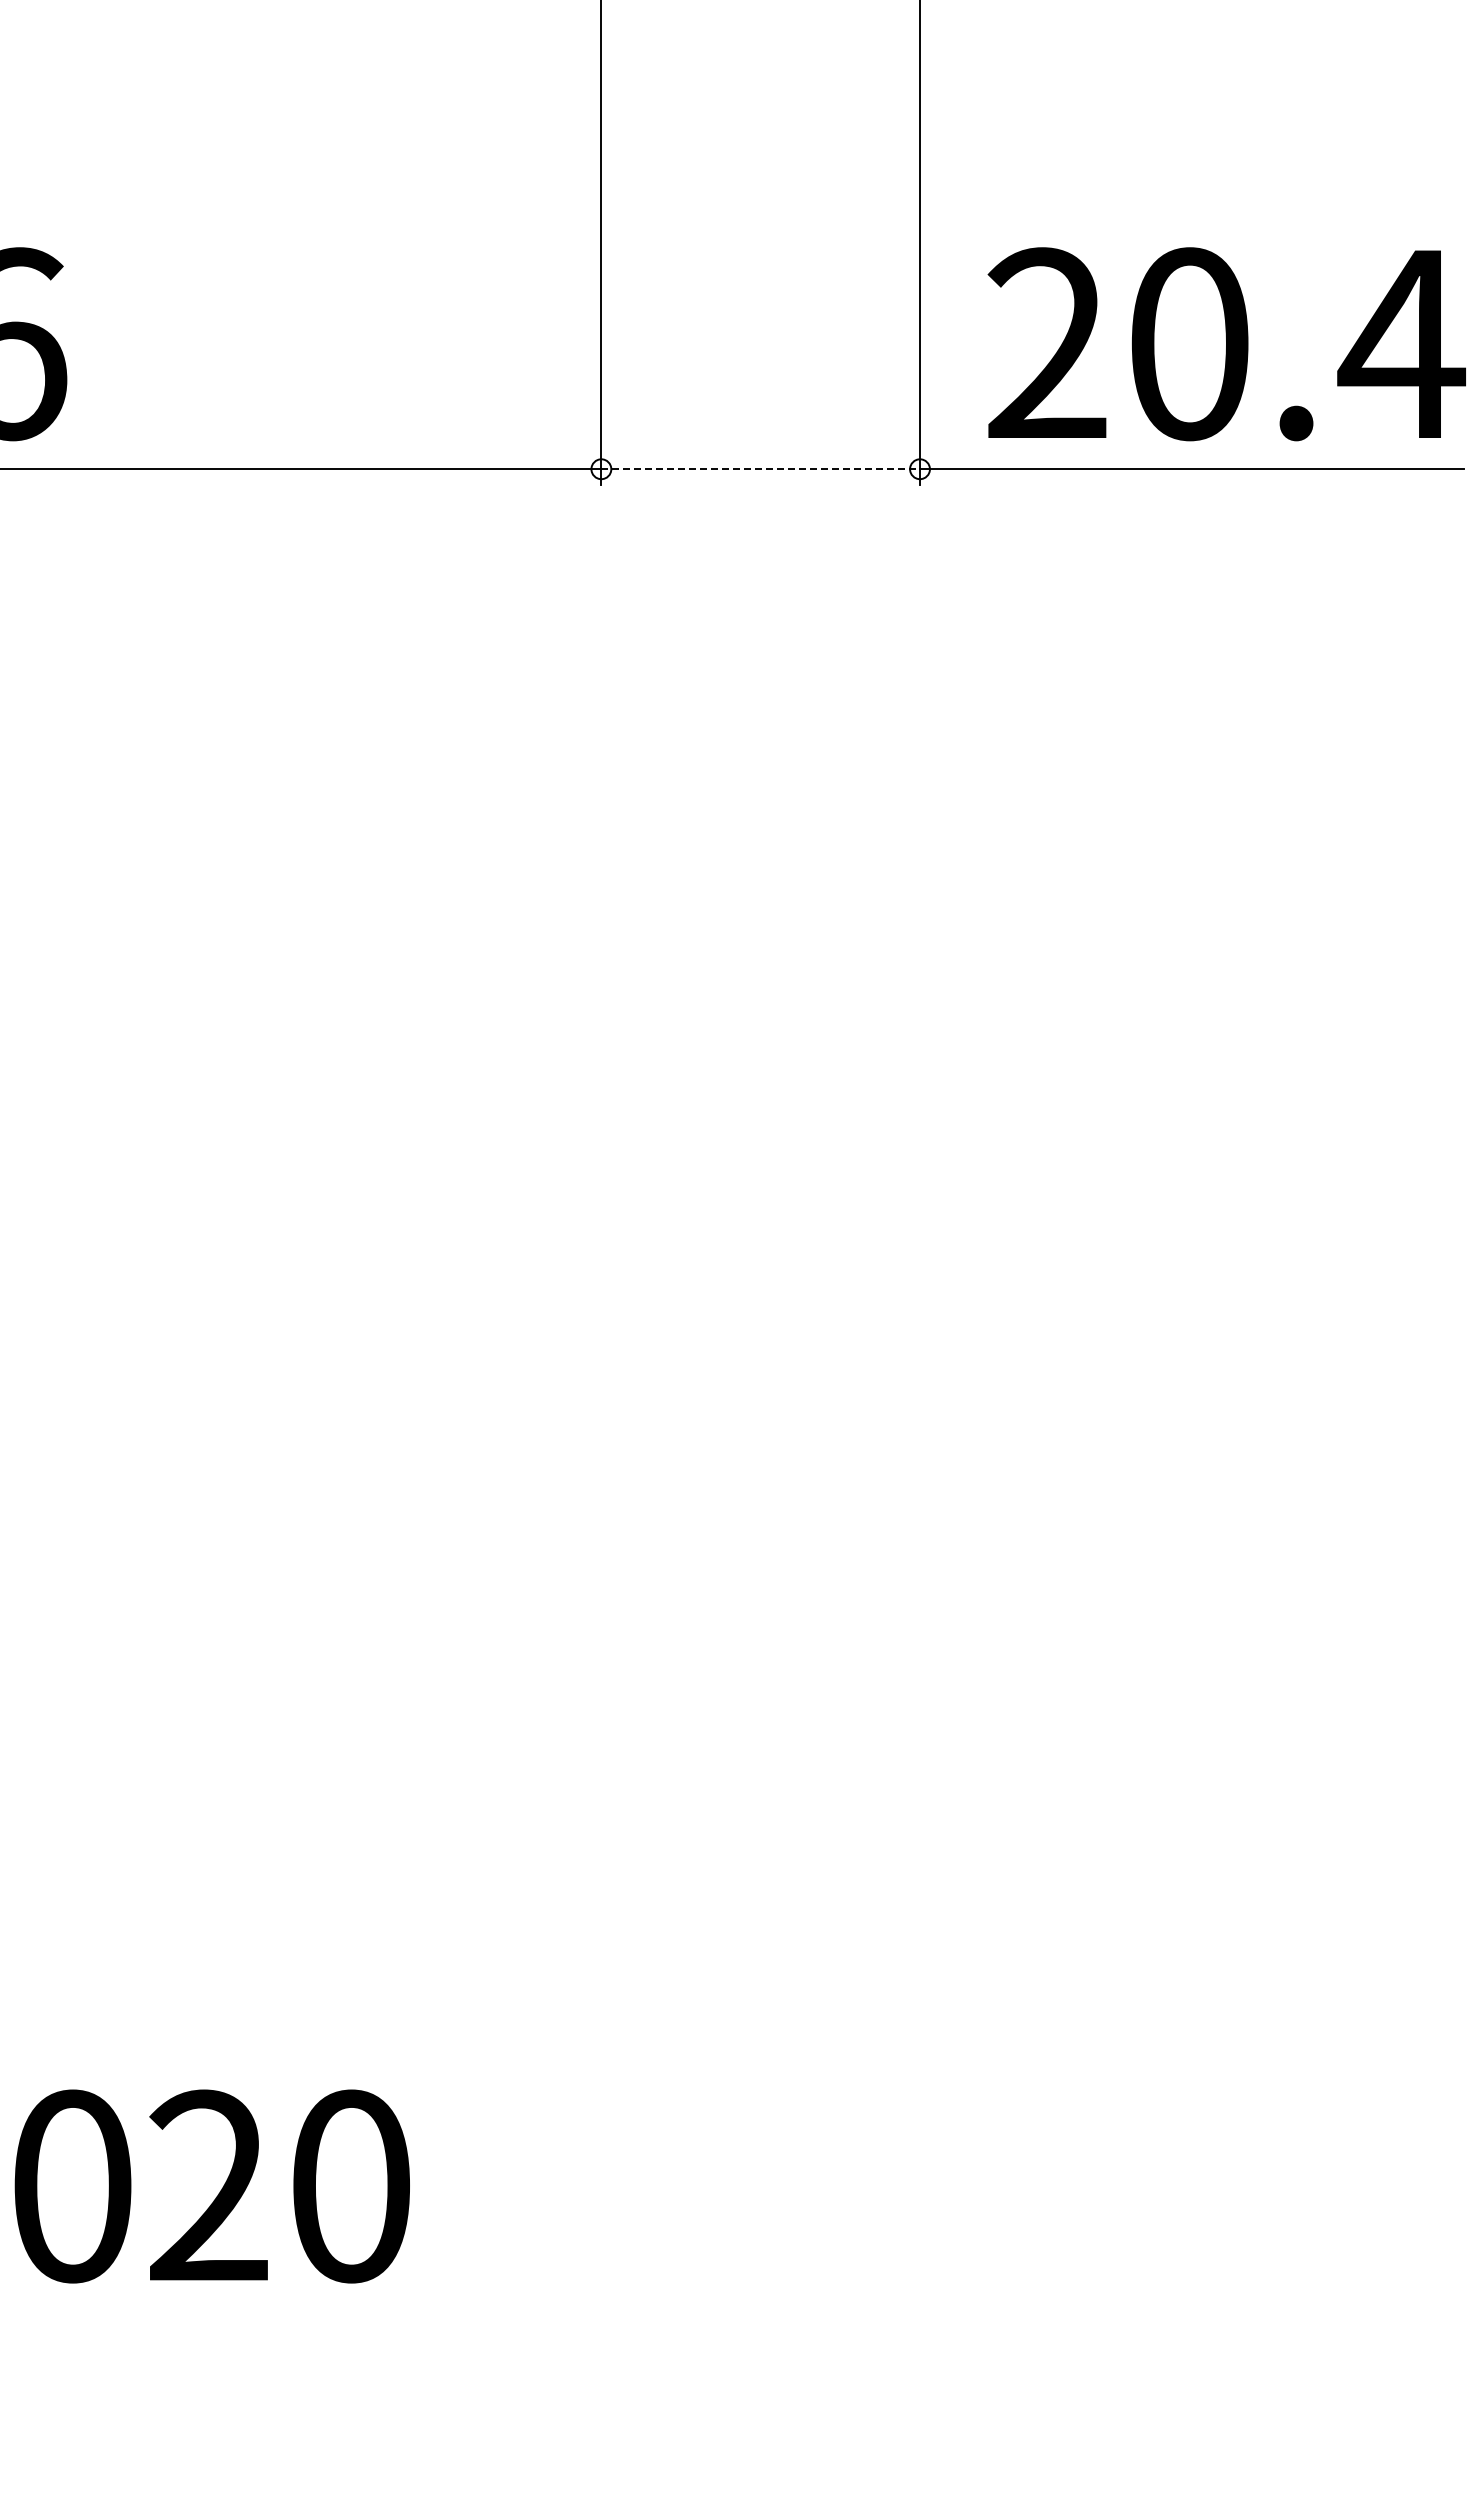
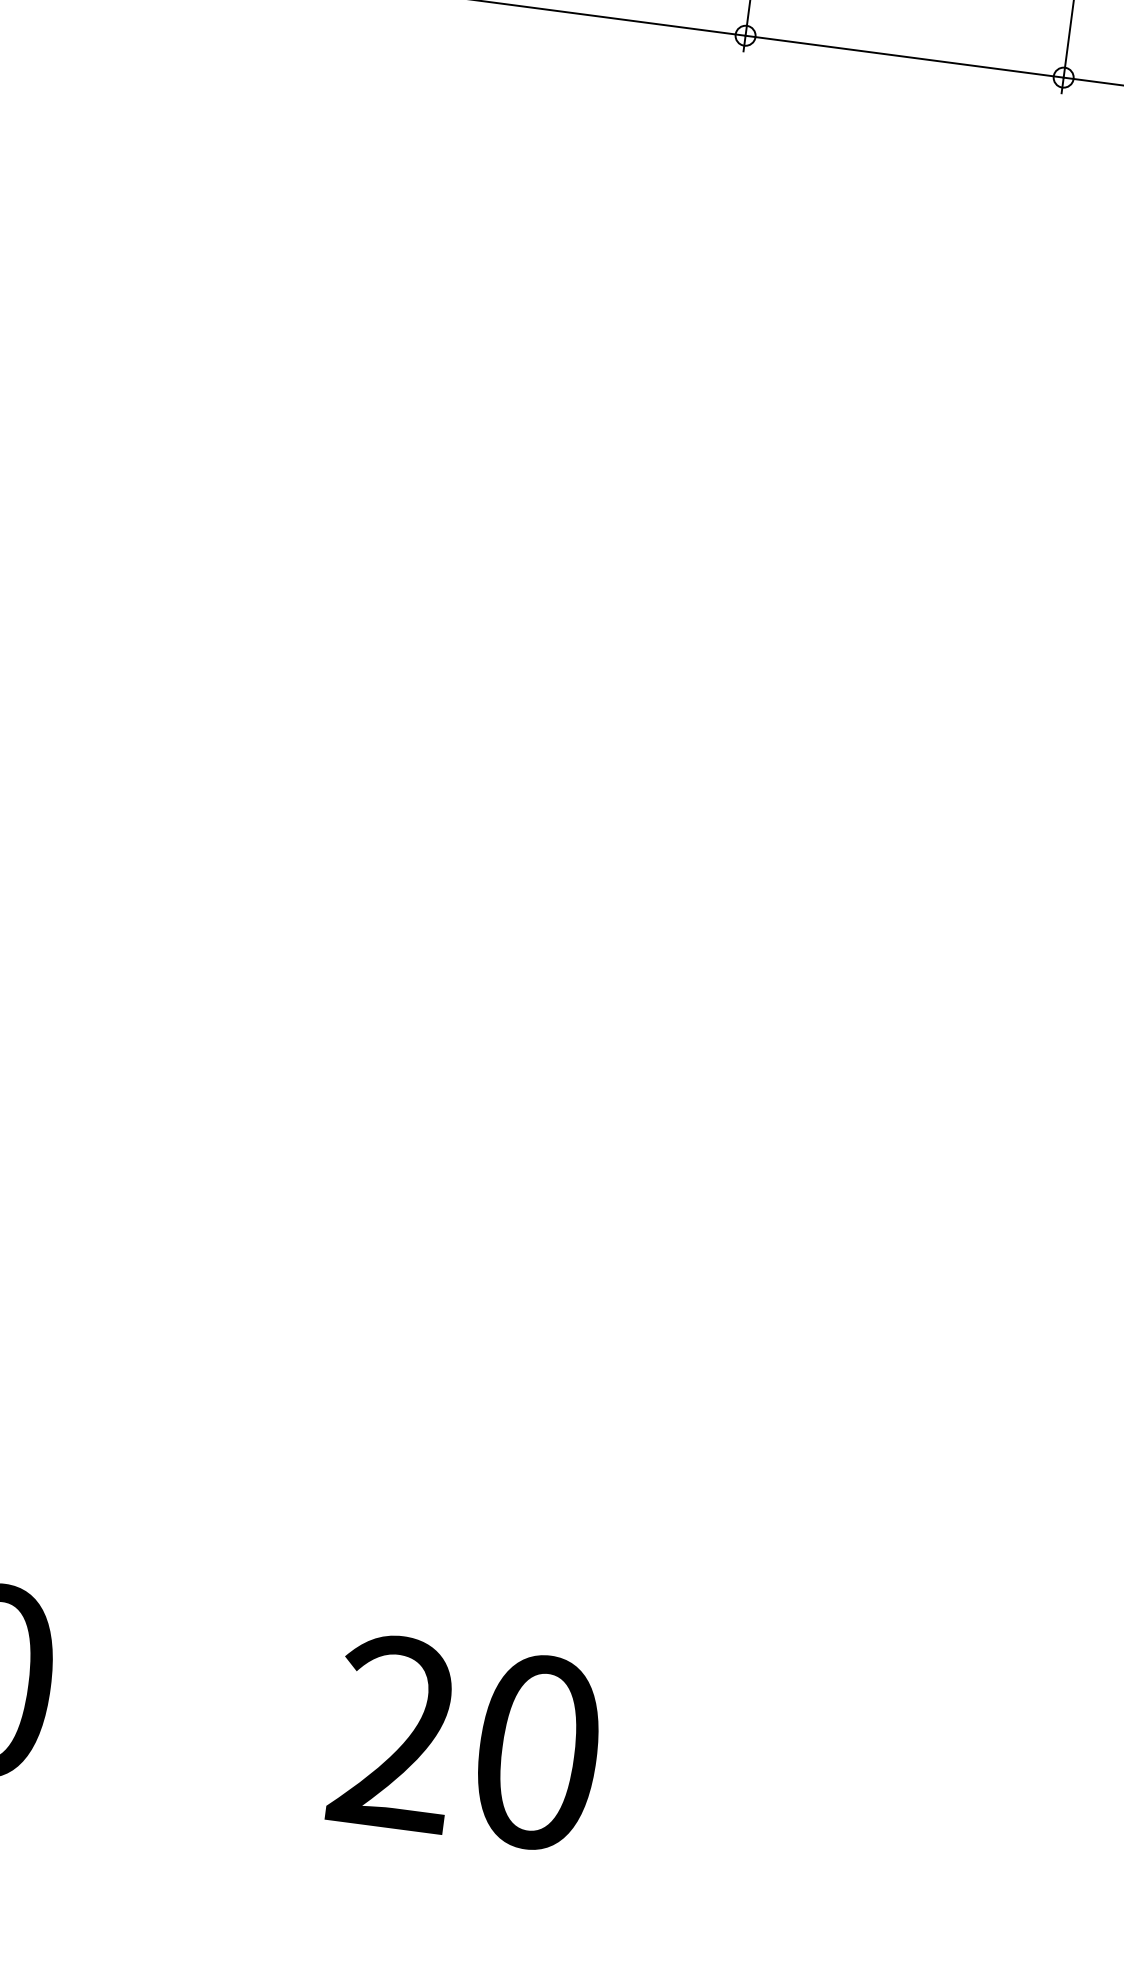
line: (761, 469) -> (905, 57), dashed -> solid
text: (279, 2186) -> (466, 1743), moved

